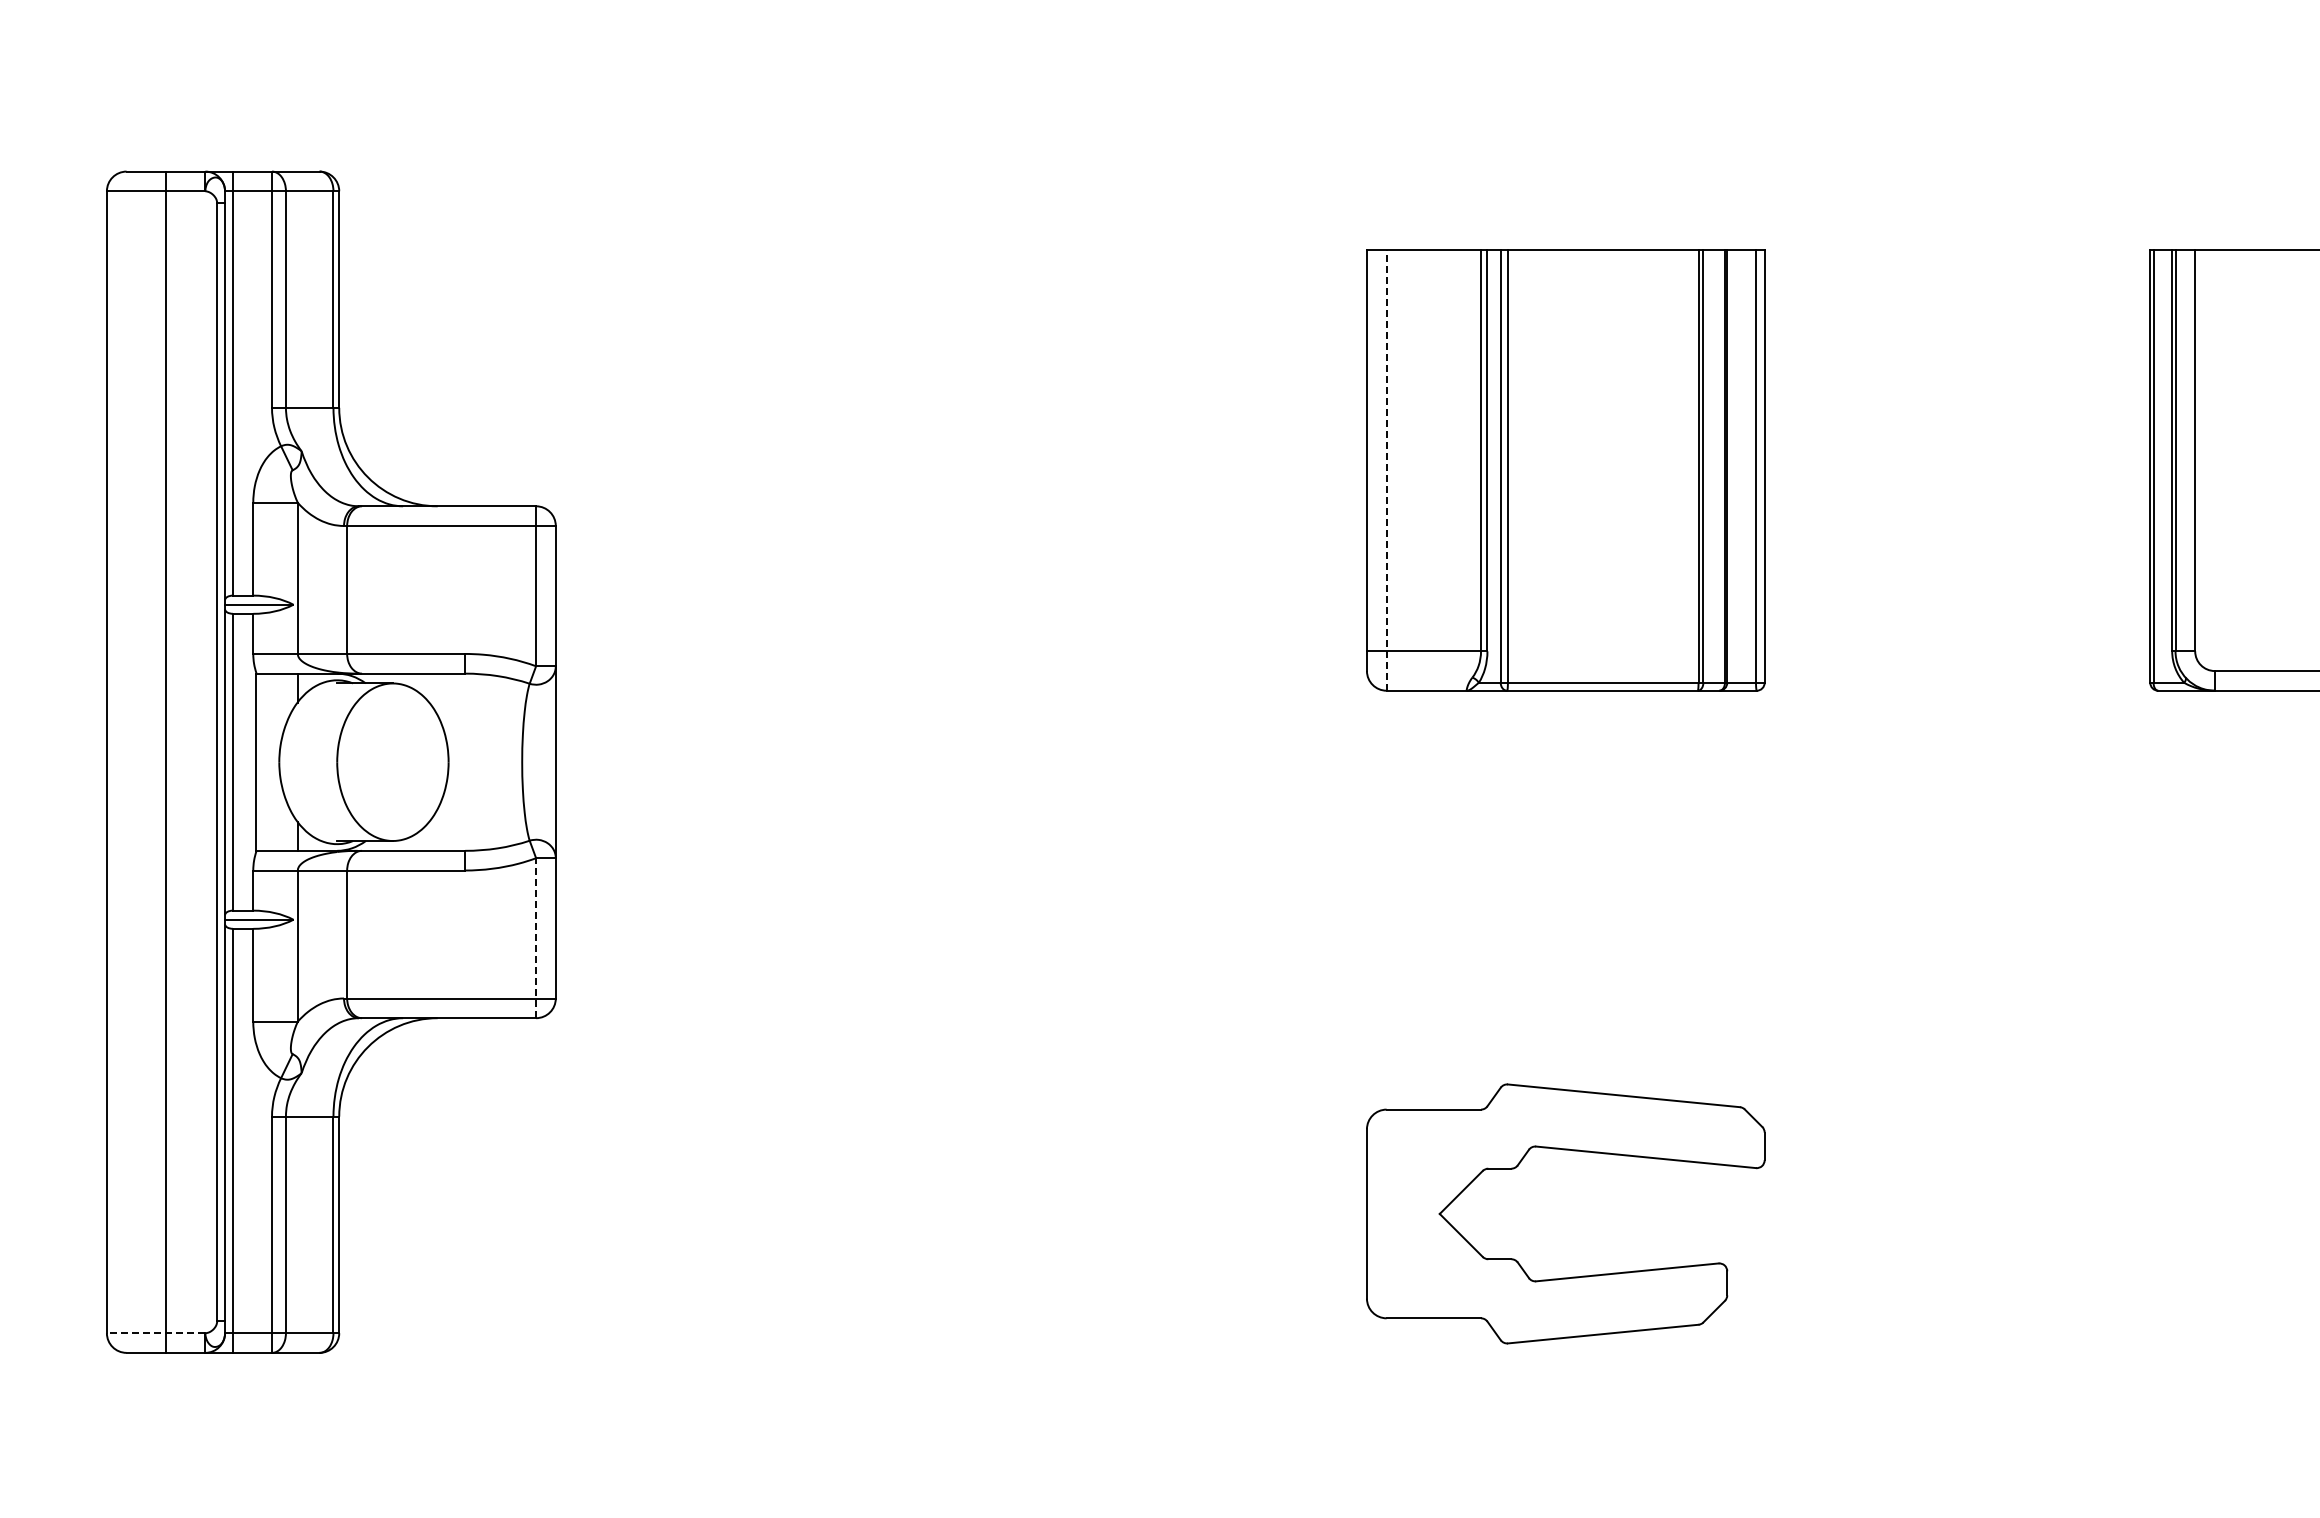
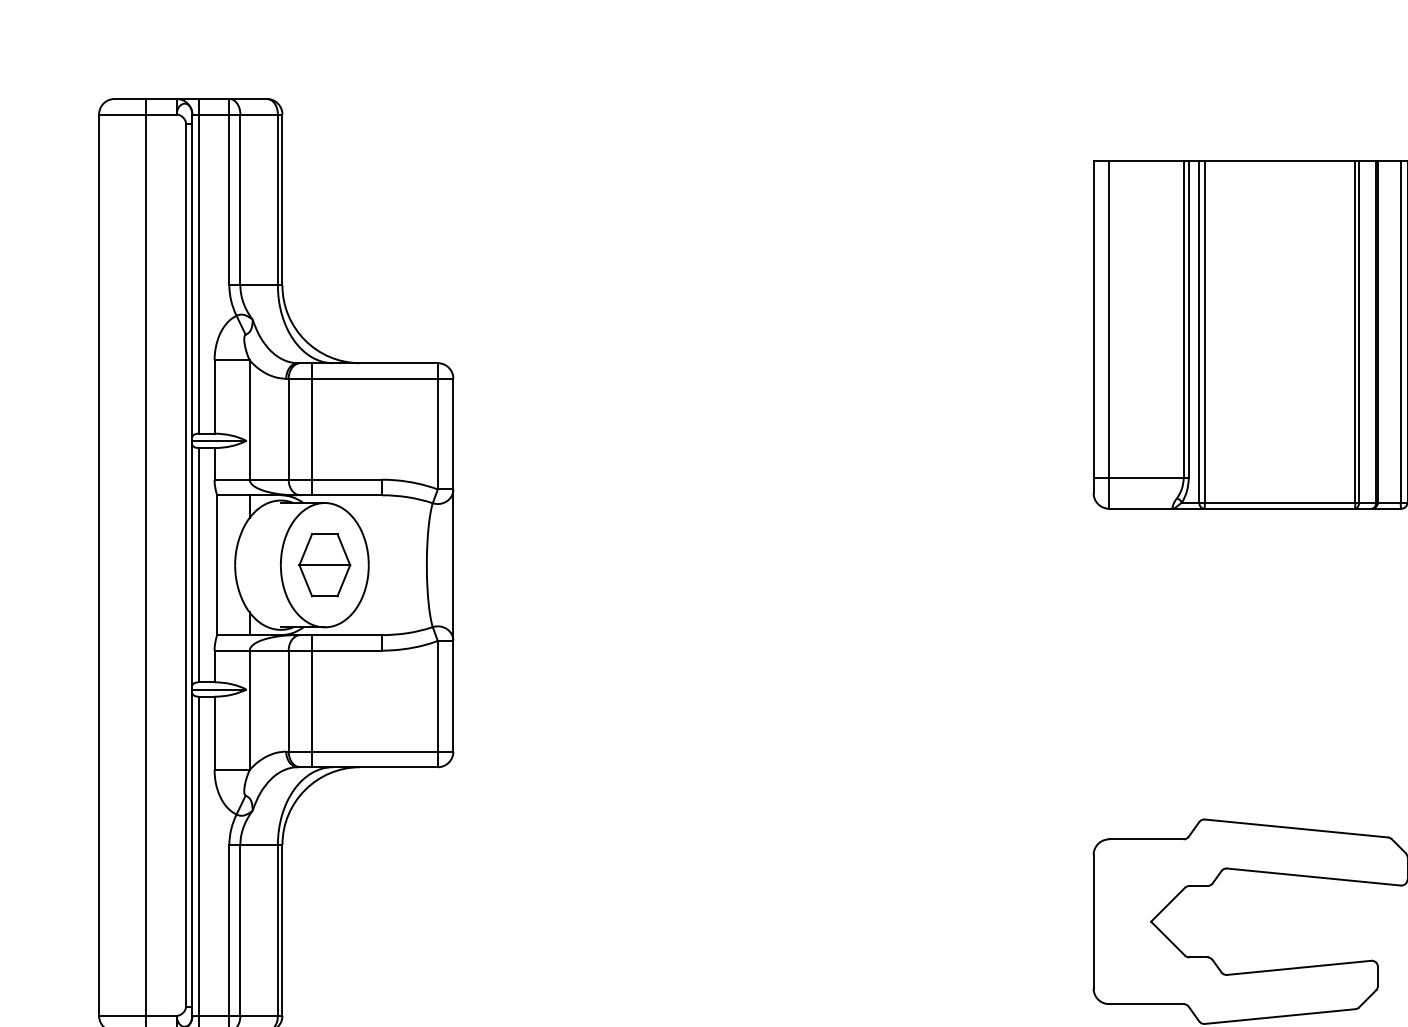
line: (1386, 470) -> (1109, 334), dashed -> solid
line: (376, 589) -> (311, 428), added
part: (392, 761) -> (324, 564), added
line: (376, 934) -> (311, 701), added
line: (536, 938) -> (438, 704), dashed -> solid
line: (155, 1333) -> (137, 1016), dashed -> solid

